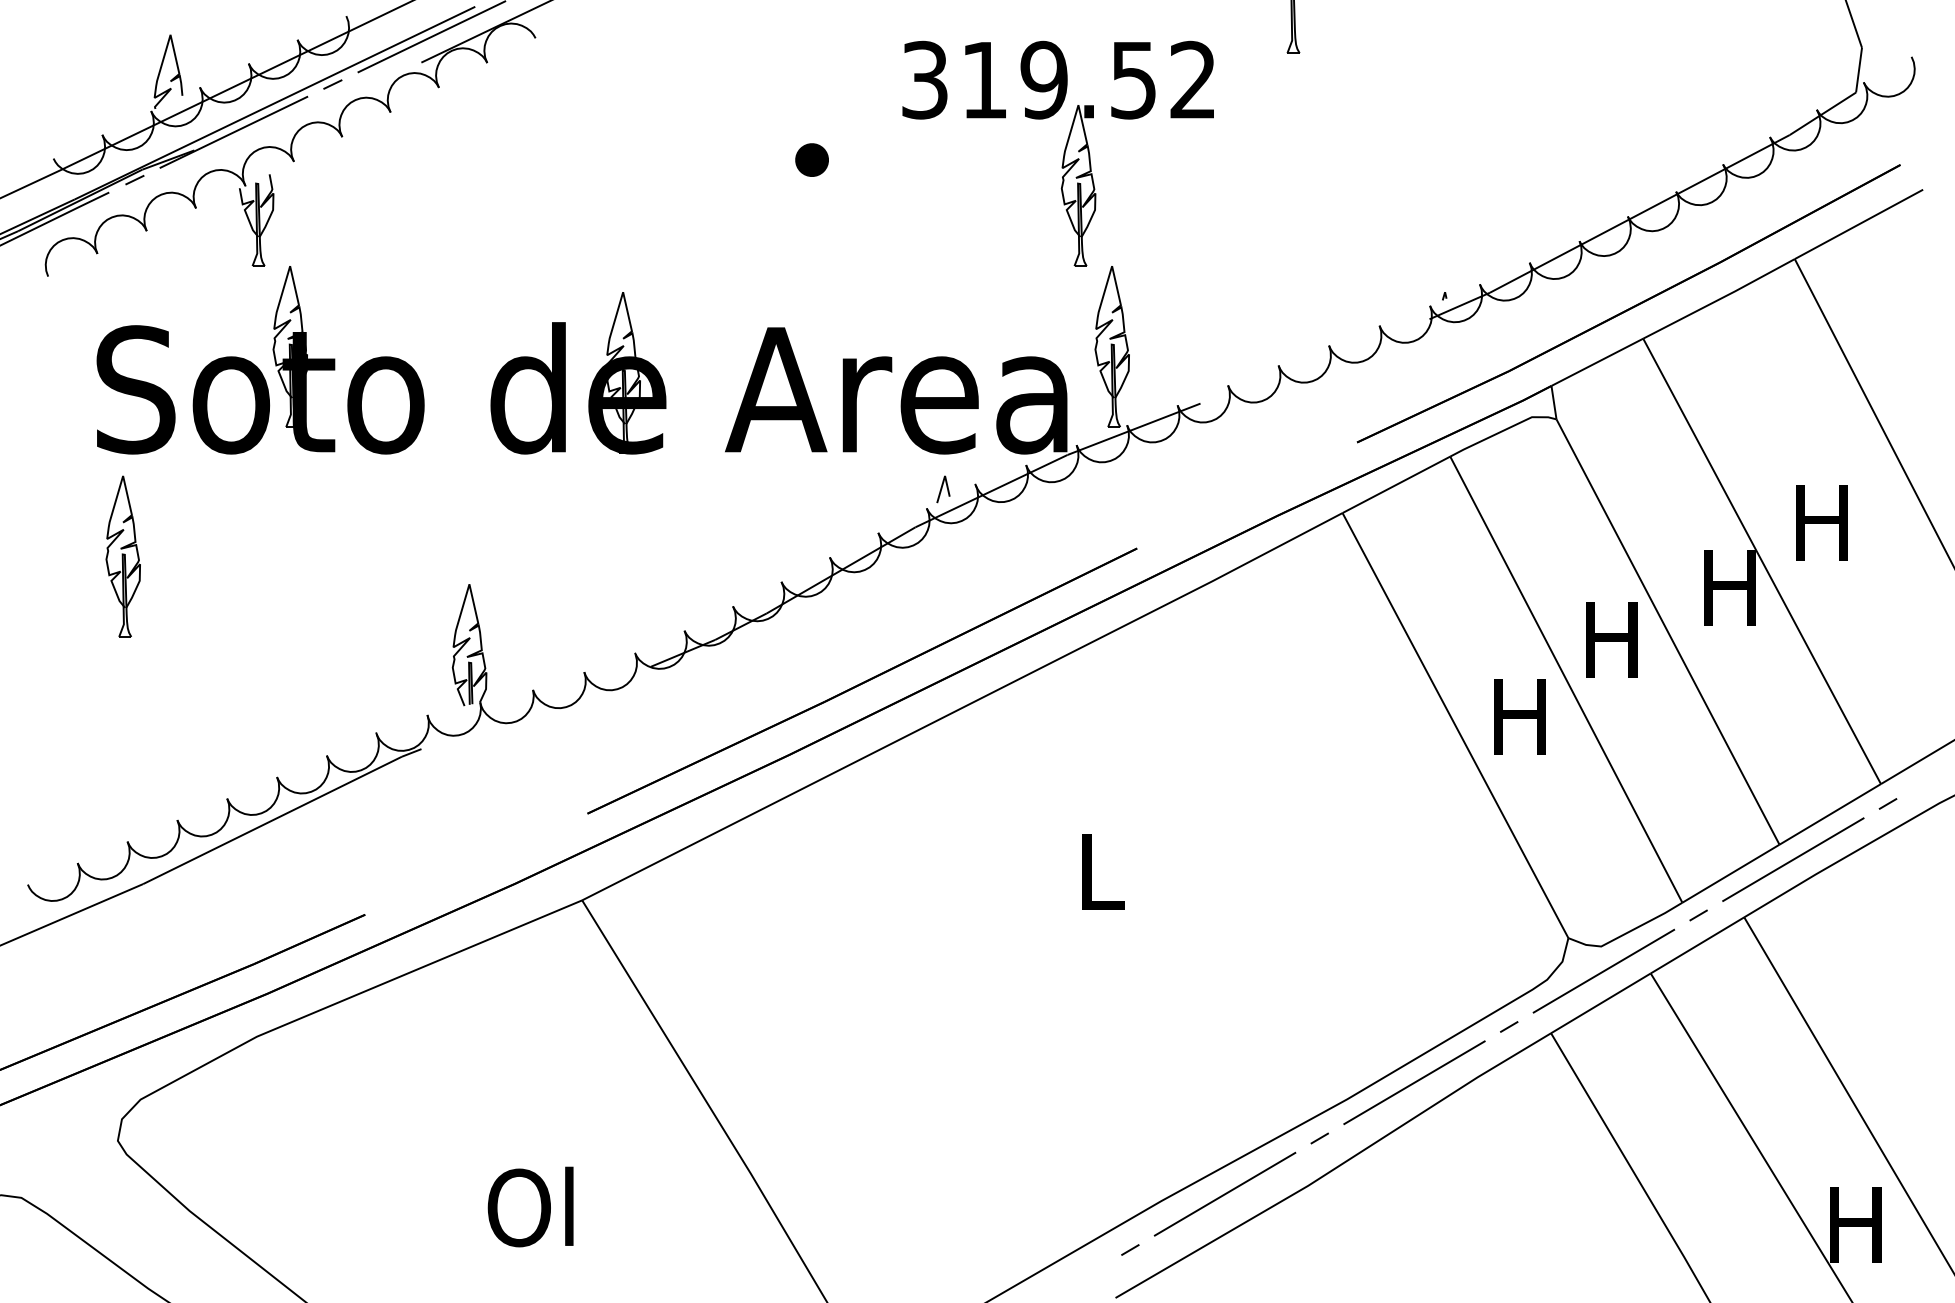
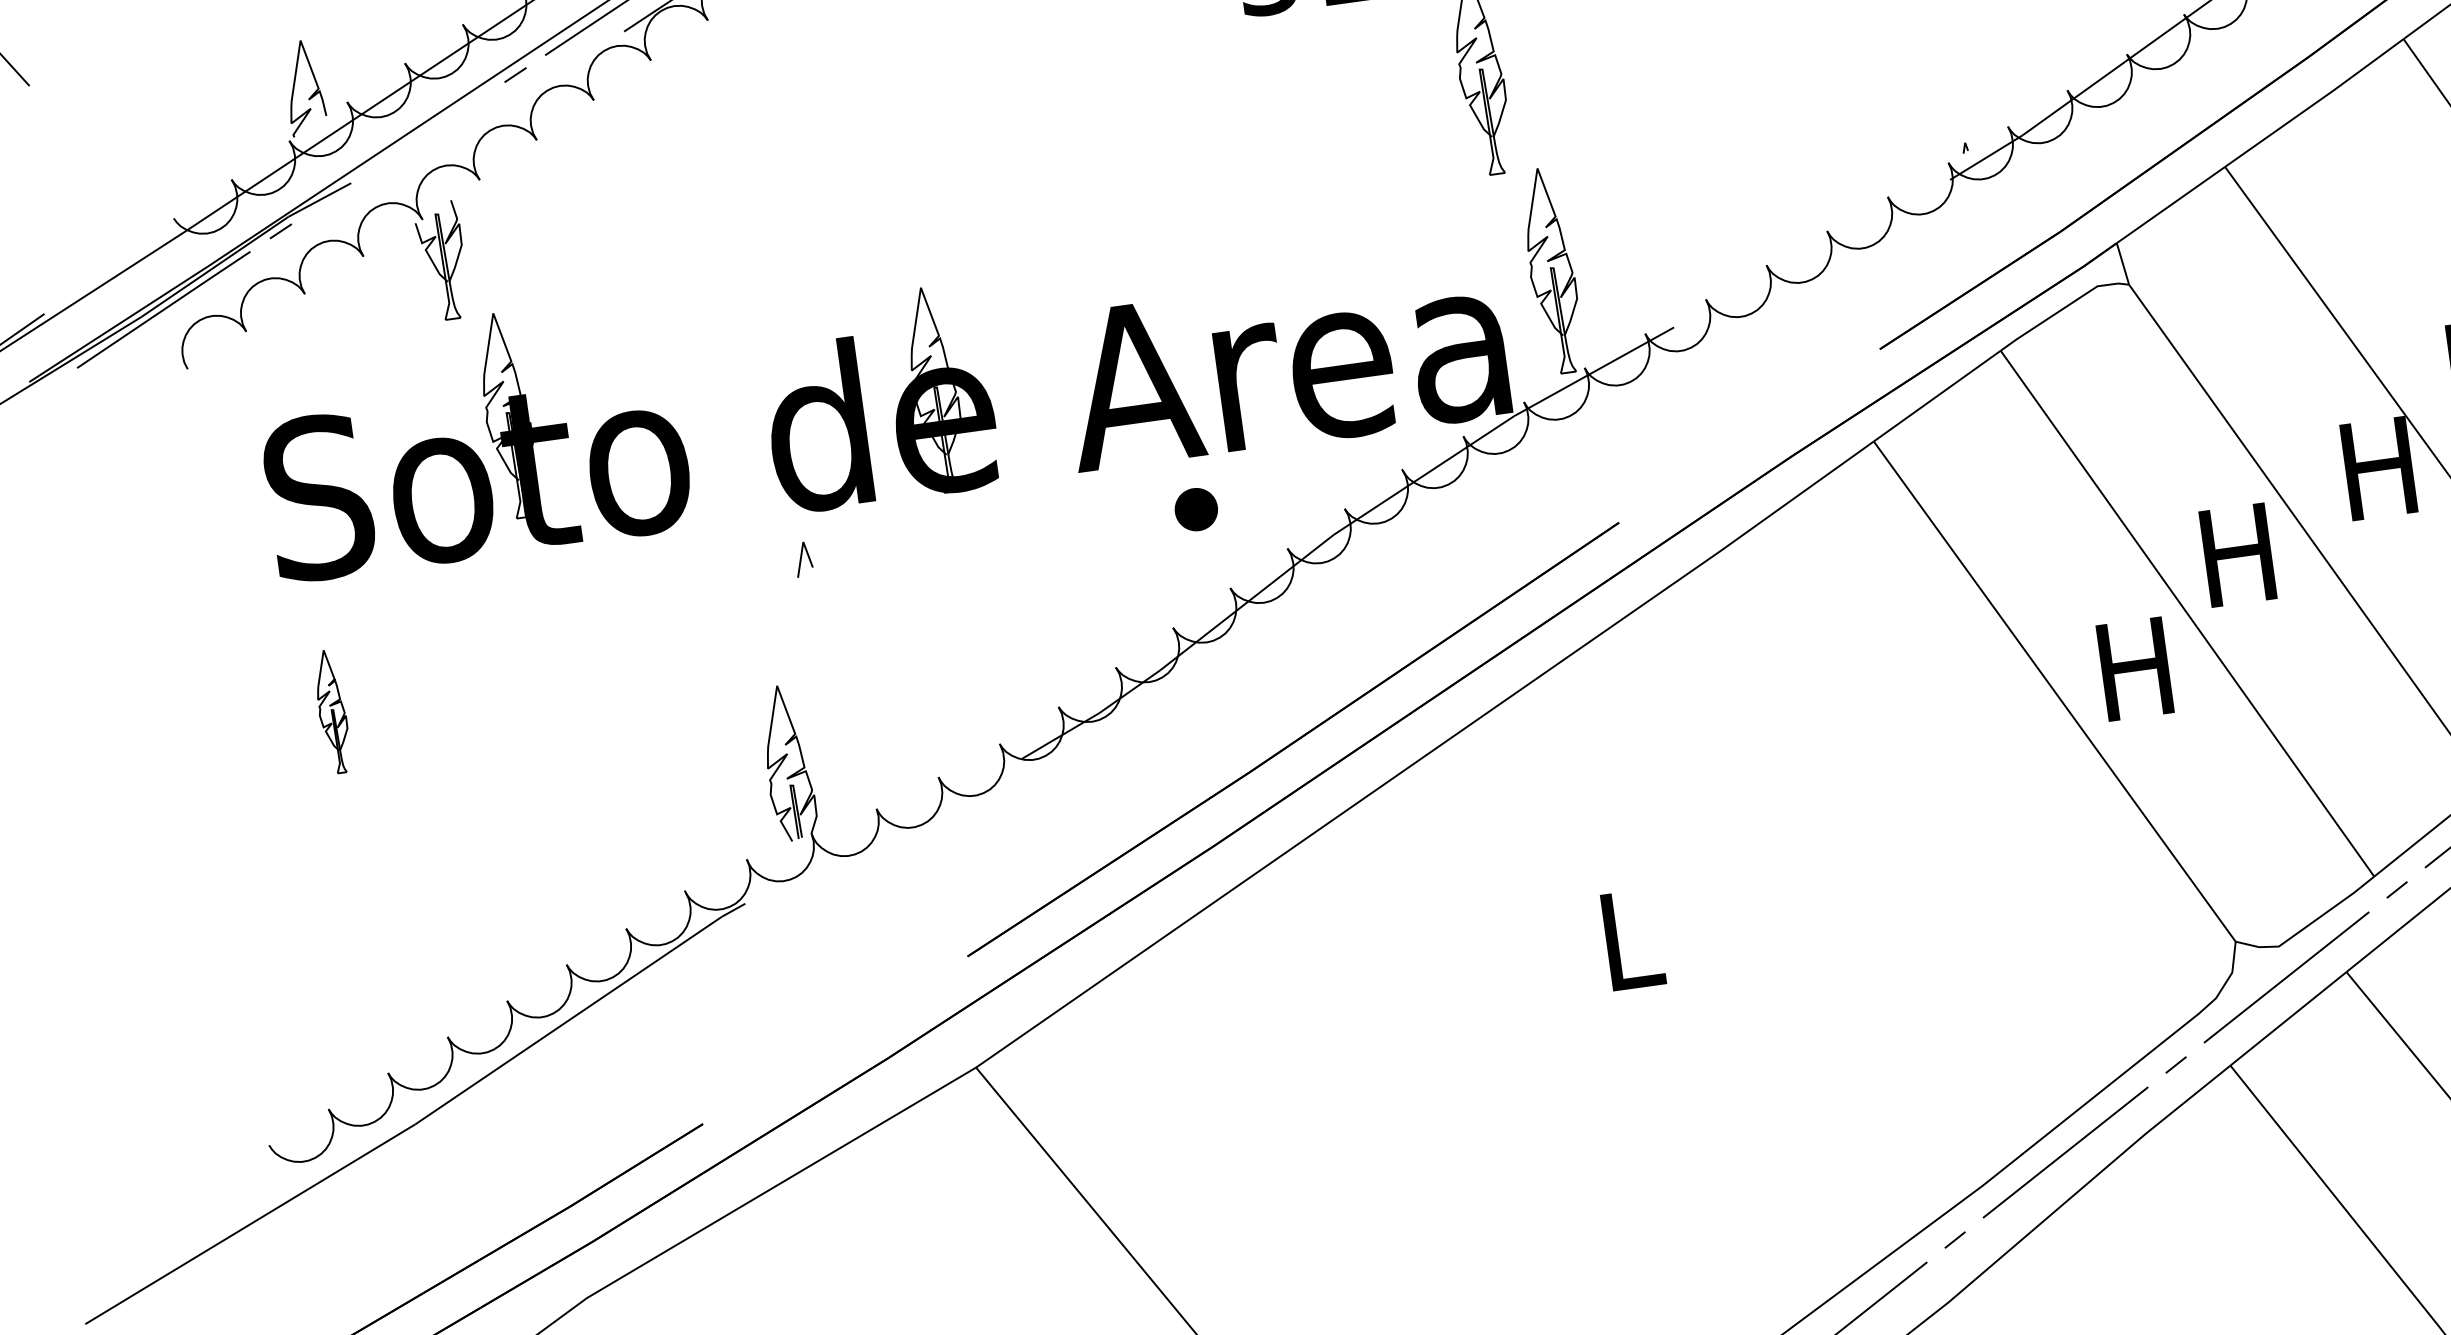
line: (233, 131) -> (397, 152), removed
part: (811, 159) -> (1195, 508), moved
line: (942, 489) -> (802, 559), moved
part: (122, 556) -> (331, 711), size x0.6

